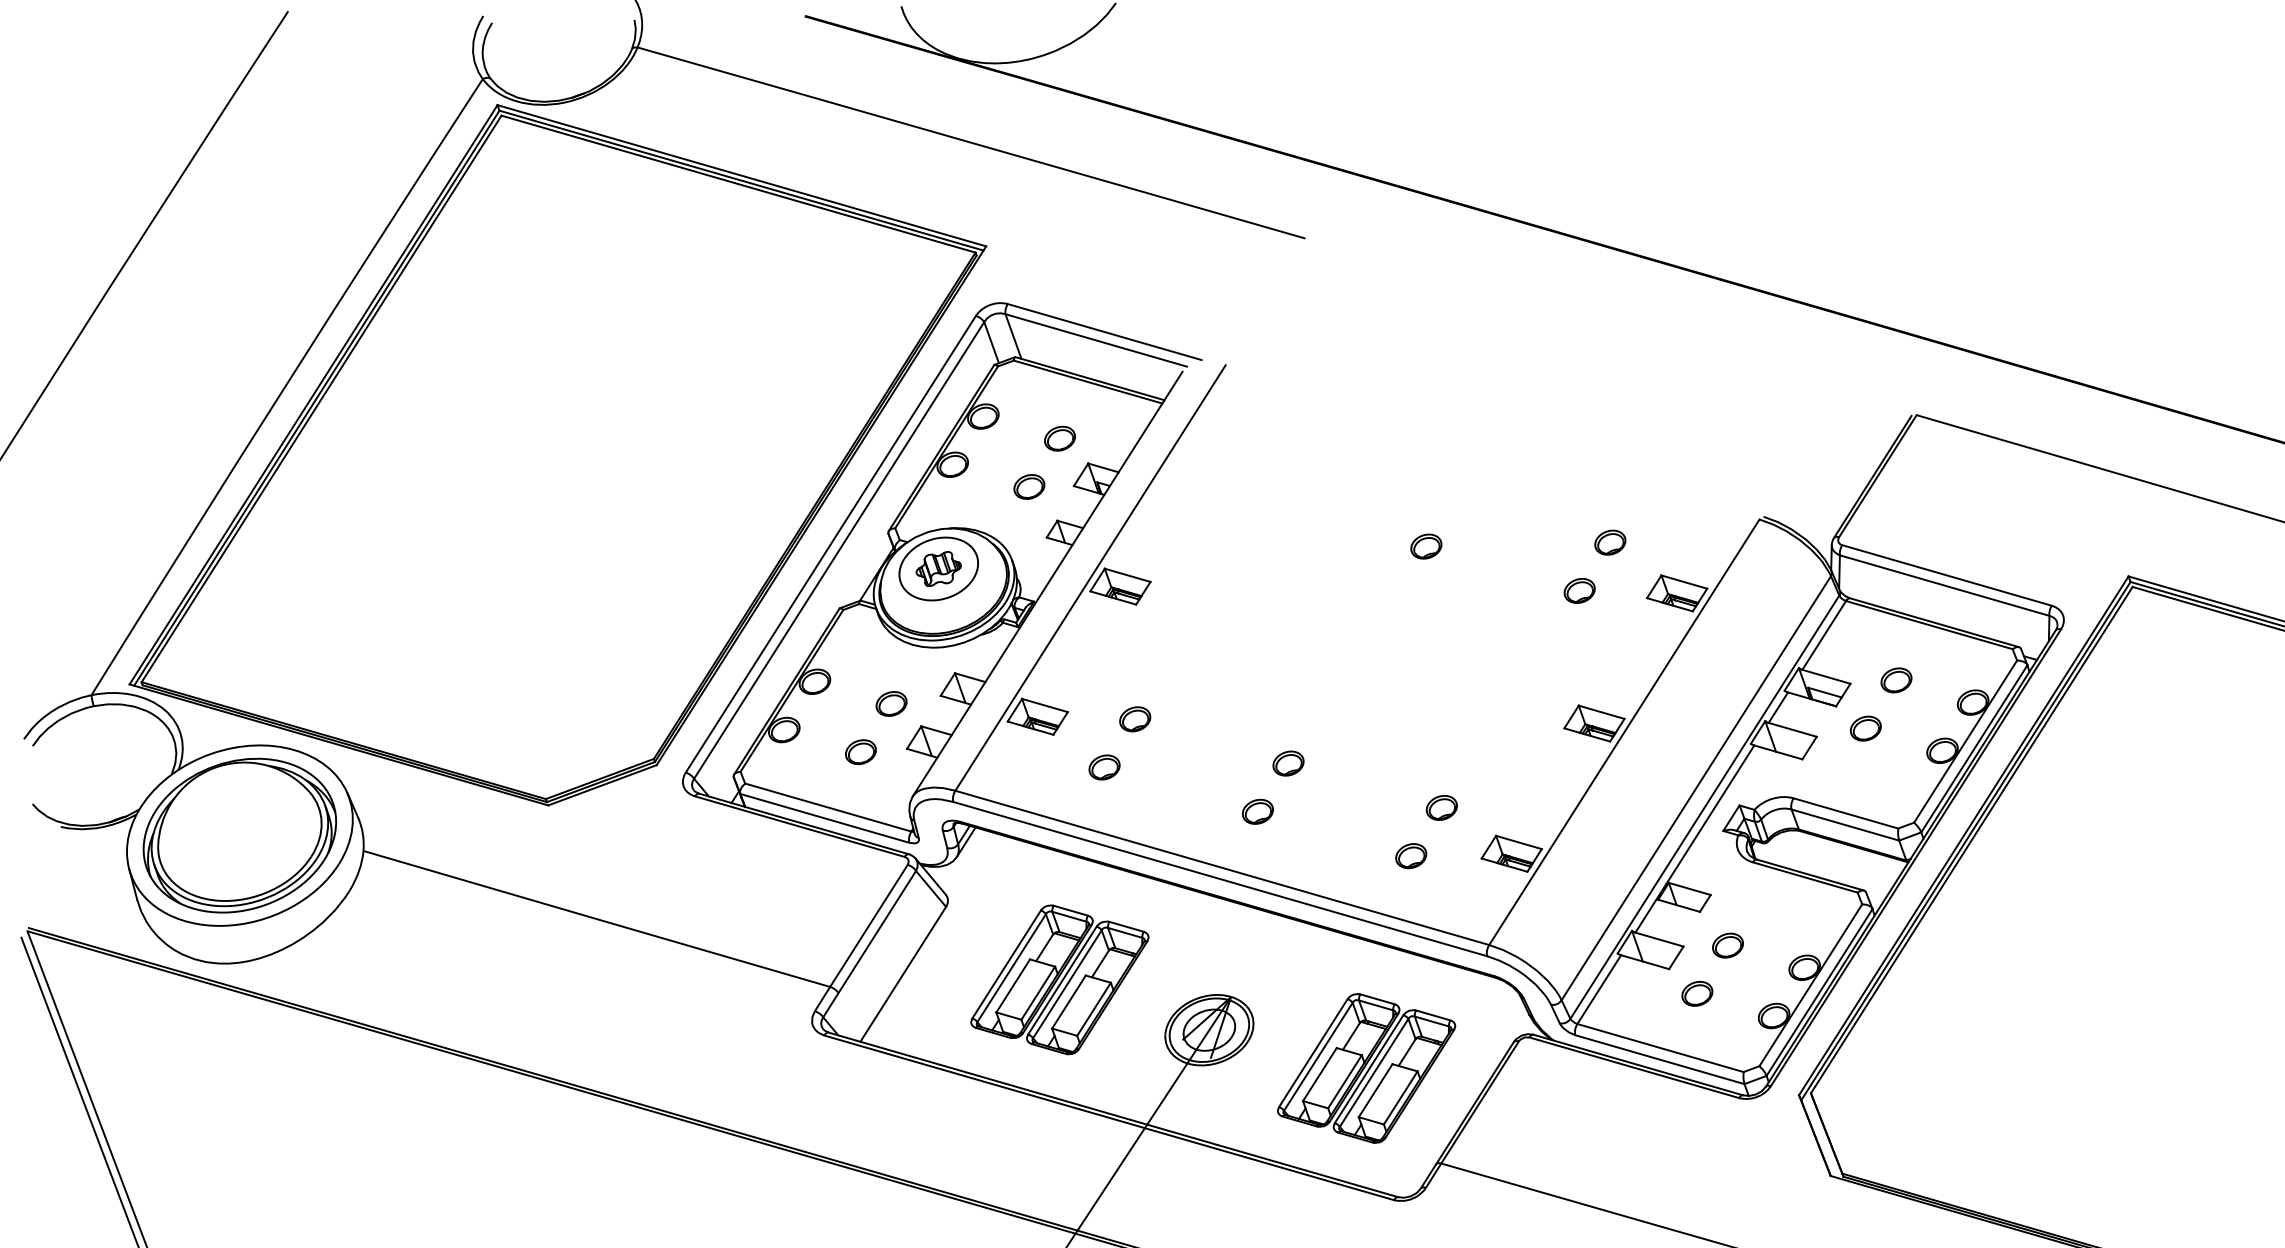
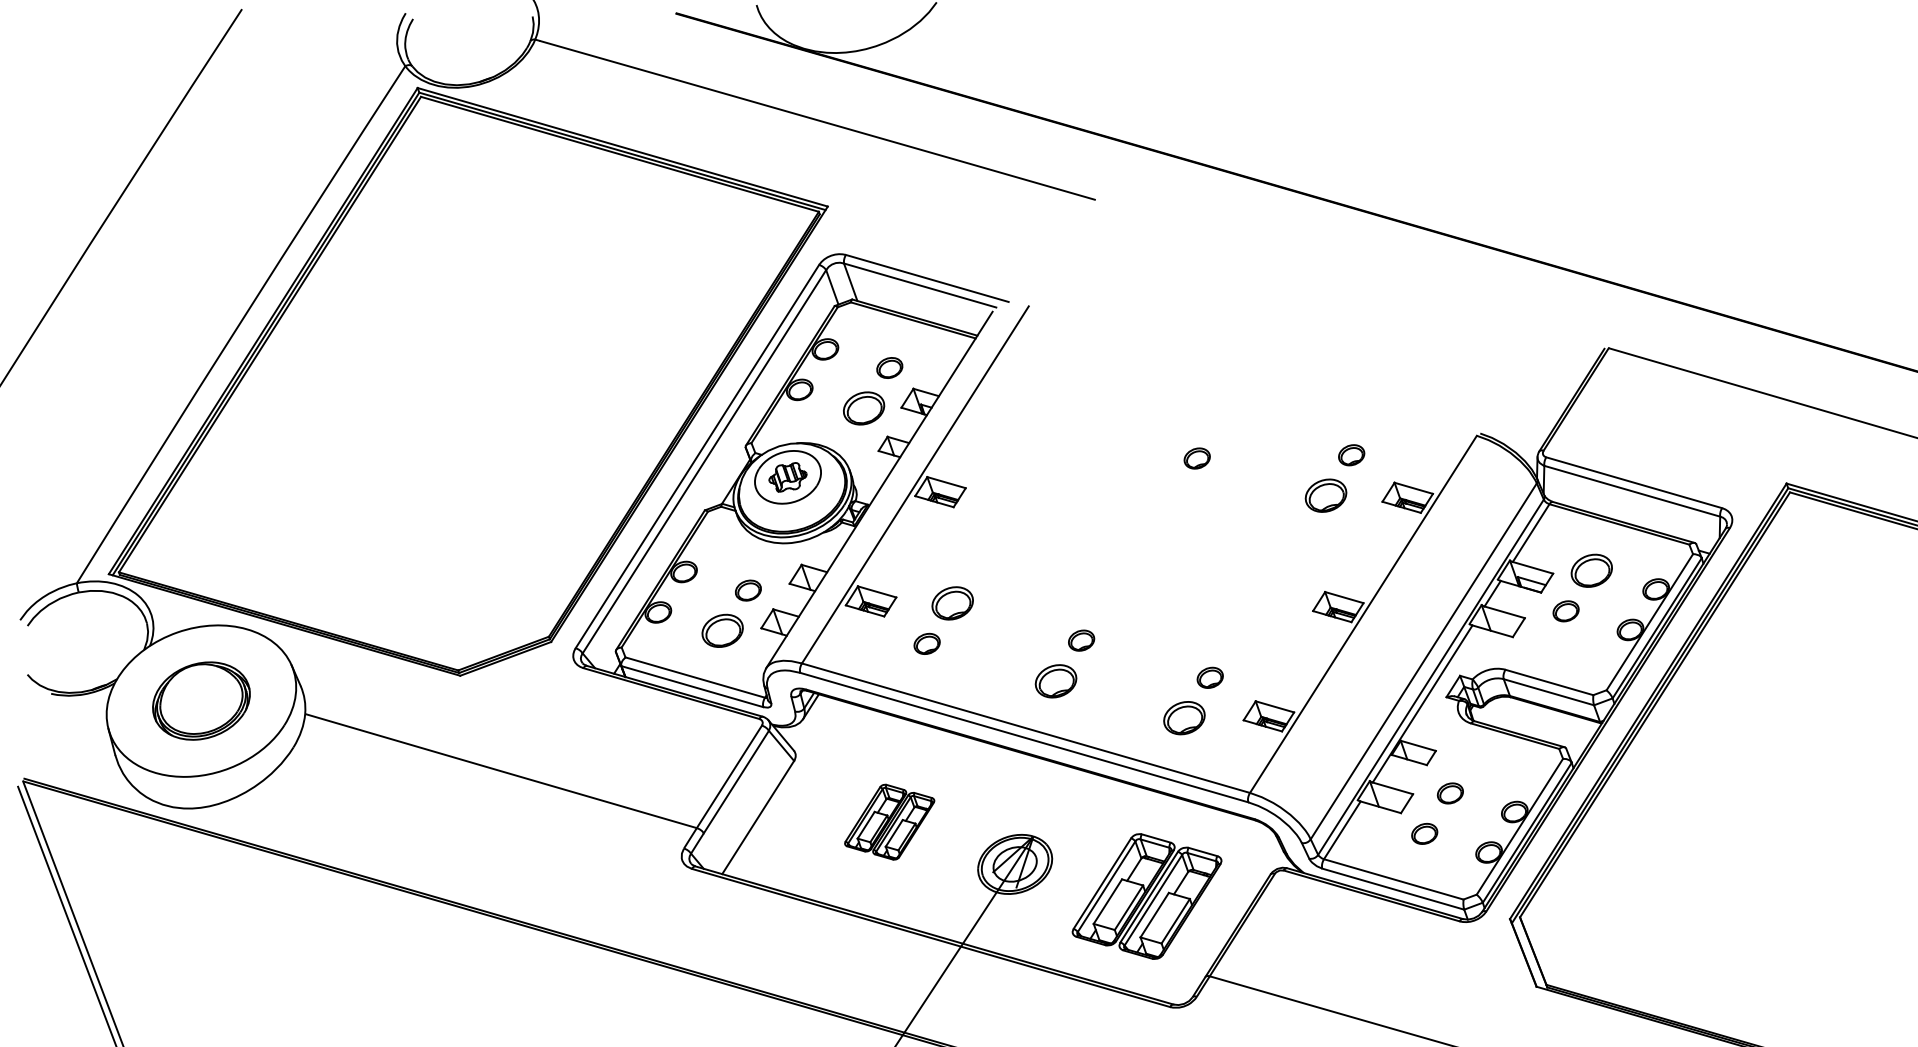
part: (1029, 486) -> (864, 408), size x1.6
part: (1579, 590) -> (1325, 495), size x1.6
part: (1896, 680) -> (1591, 570), size x1.6
part: (1135, 719) -> (953, 603), size x1.6
part: (860, 752) -> (722, 631), size x1.6
part: (1257, 811) -> (1055, 680), size x1.6
part: (239, 835) -> (201, 701), size x0.6
part: (1411, 856) -> (1184, 718), size x1.6
part: (1059, 979) -> (889, 821), size x0.6

